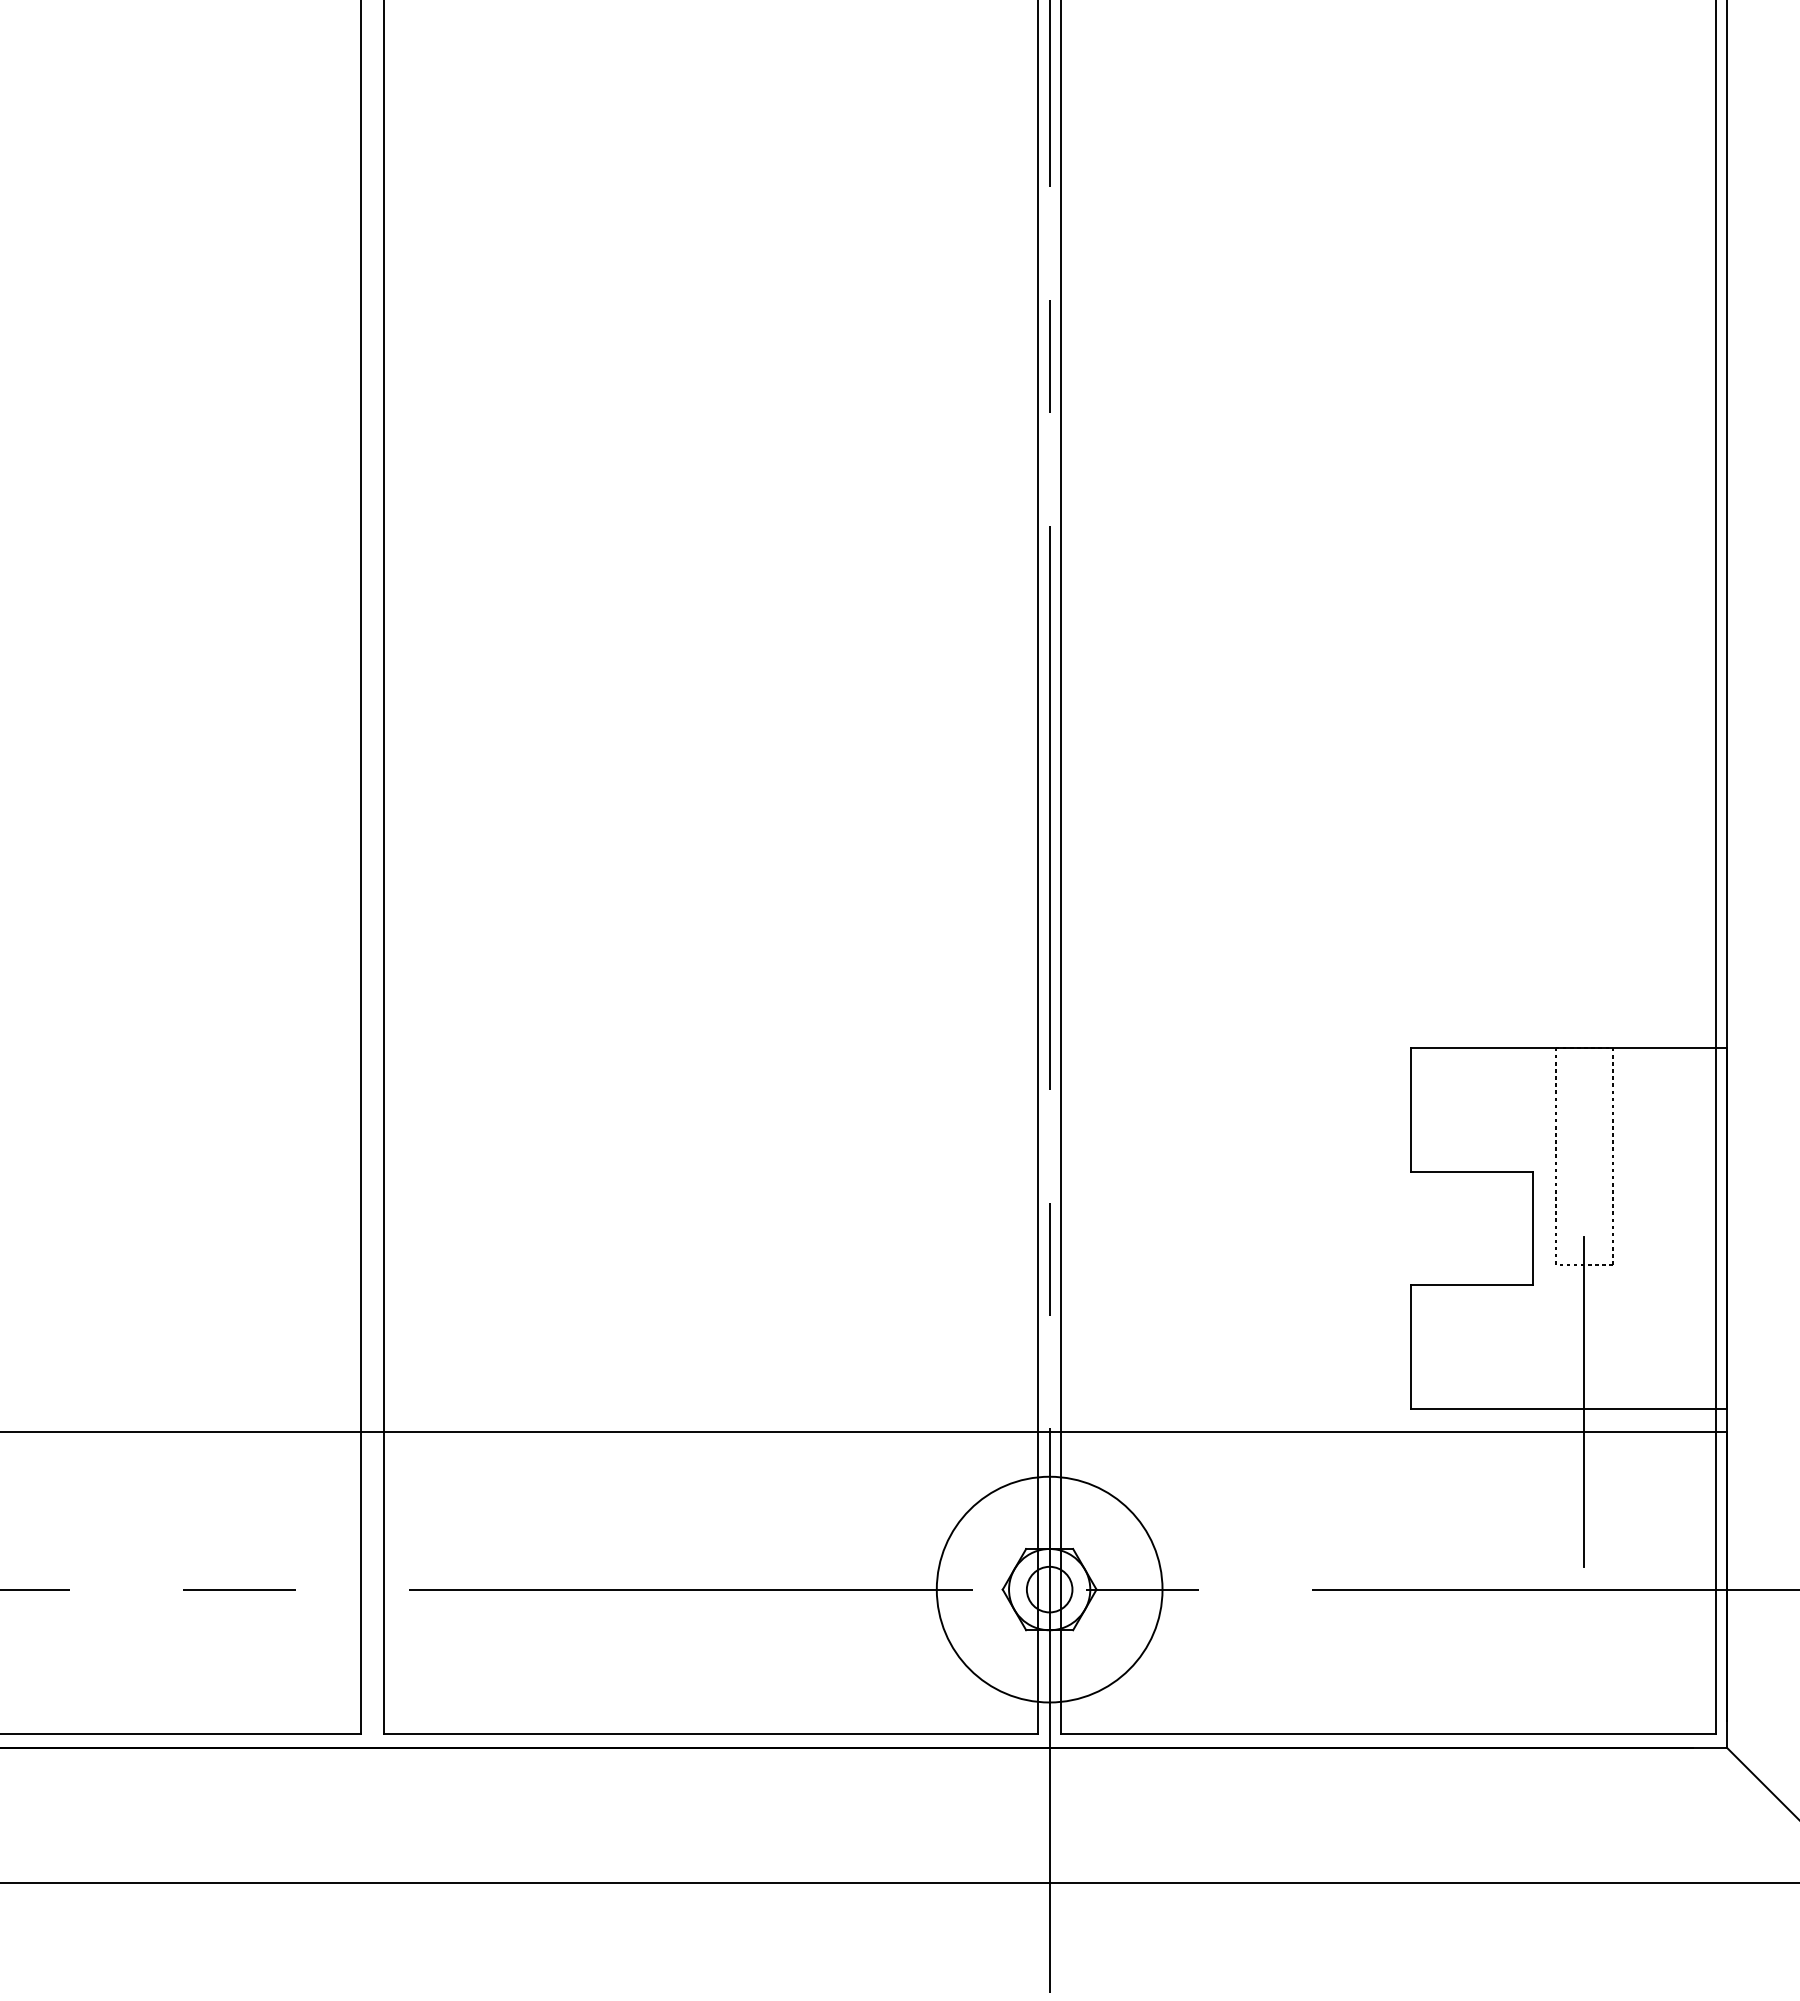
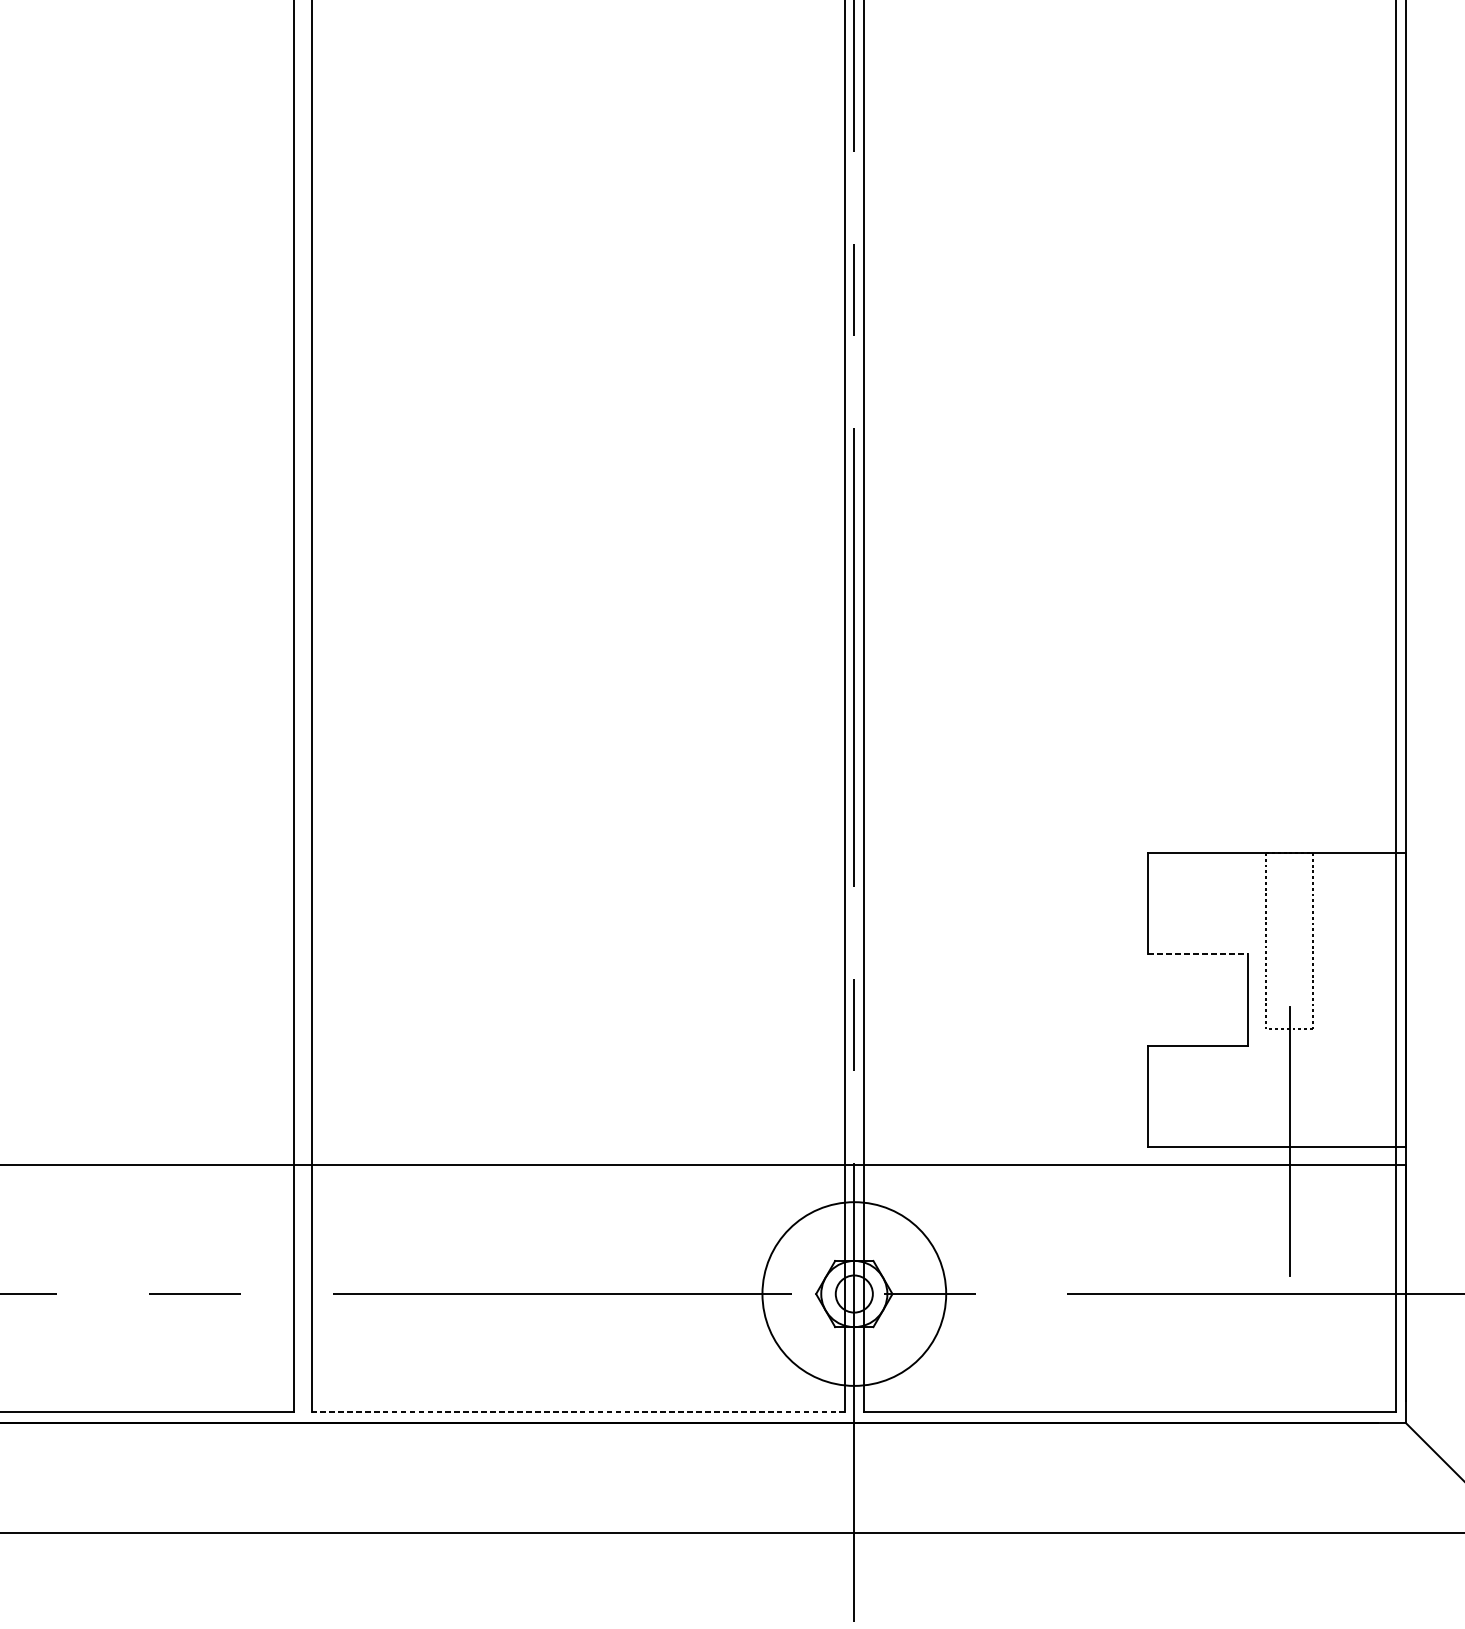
line: (1471, 1172) -> (1197, 954), solid -> dashed
line: (710, 1734) -> (578, 1411), solid -> dashed

